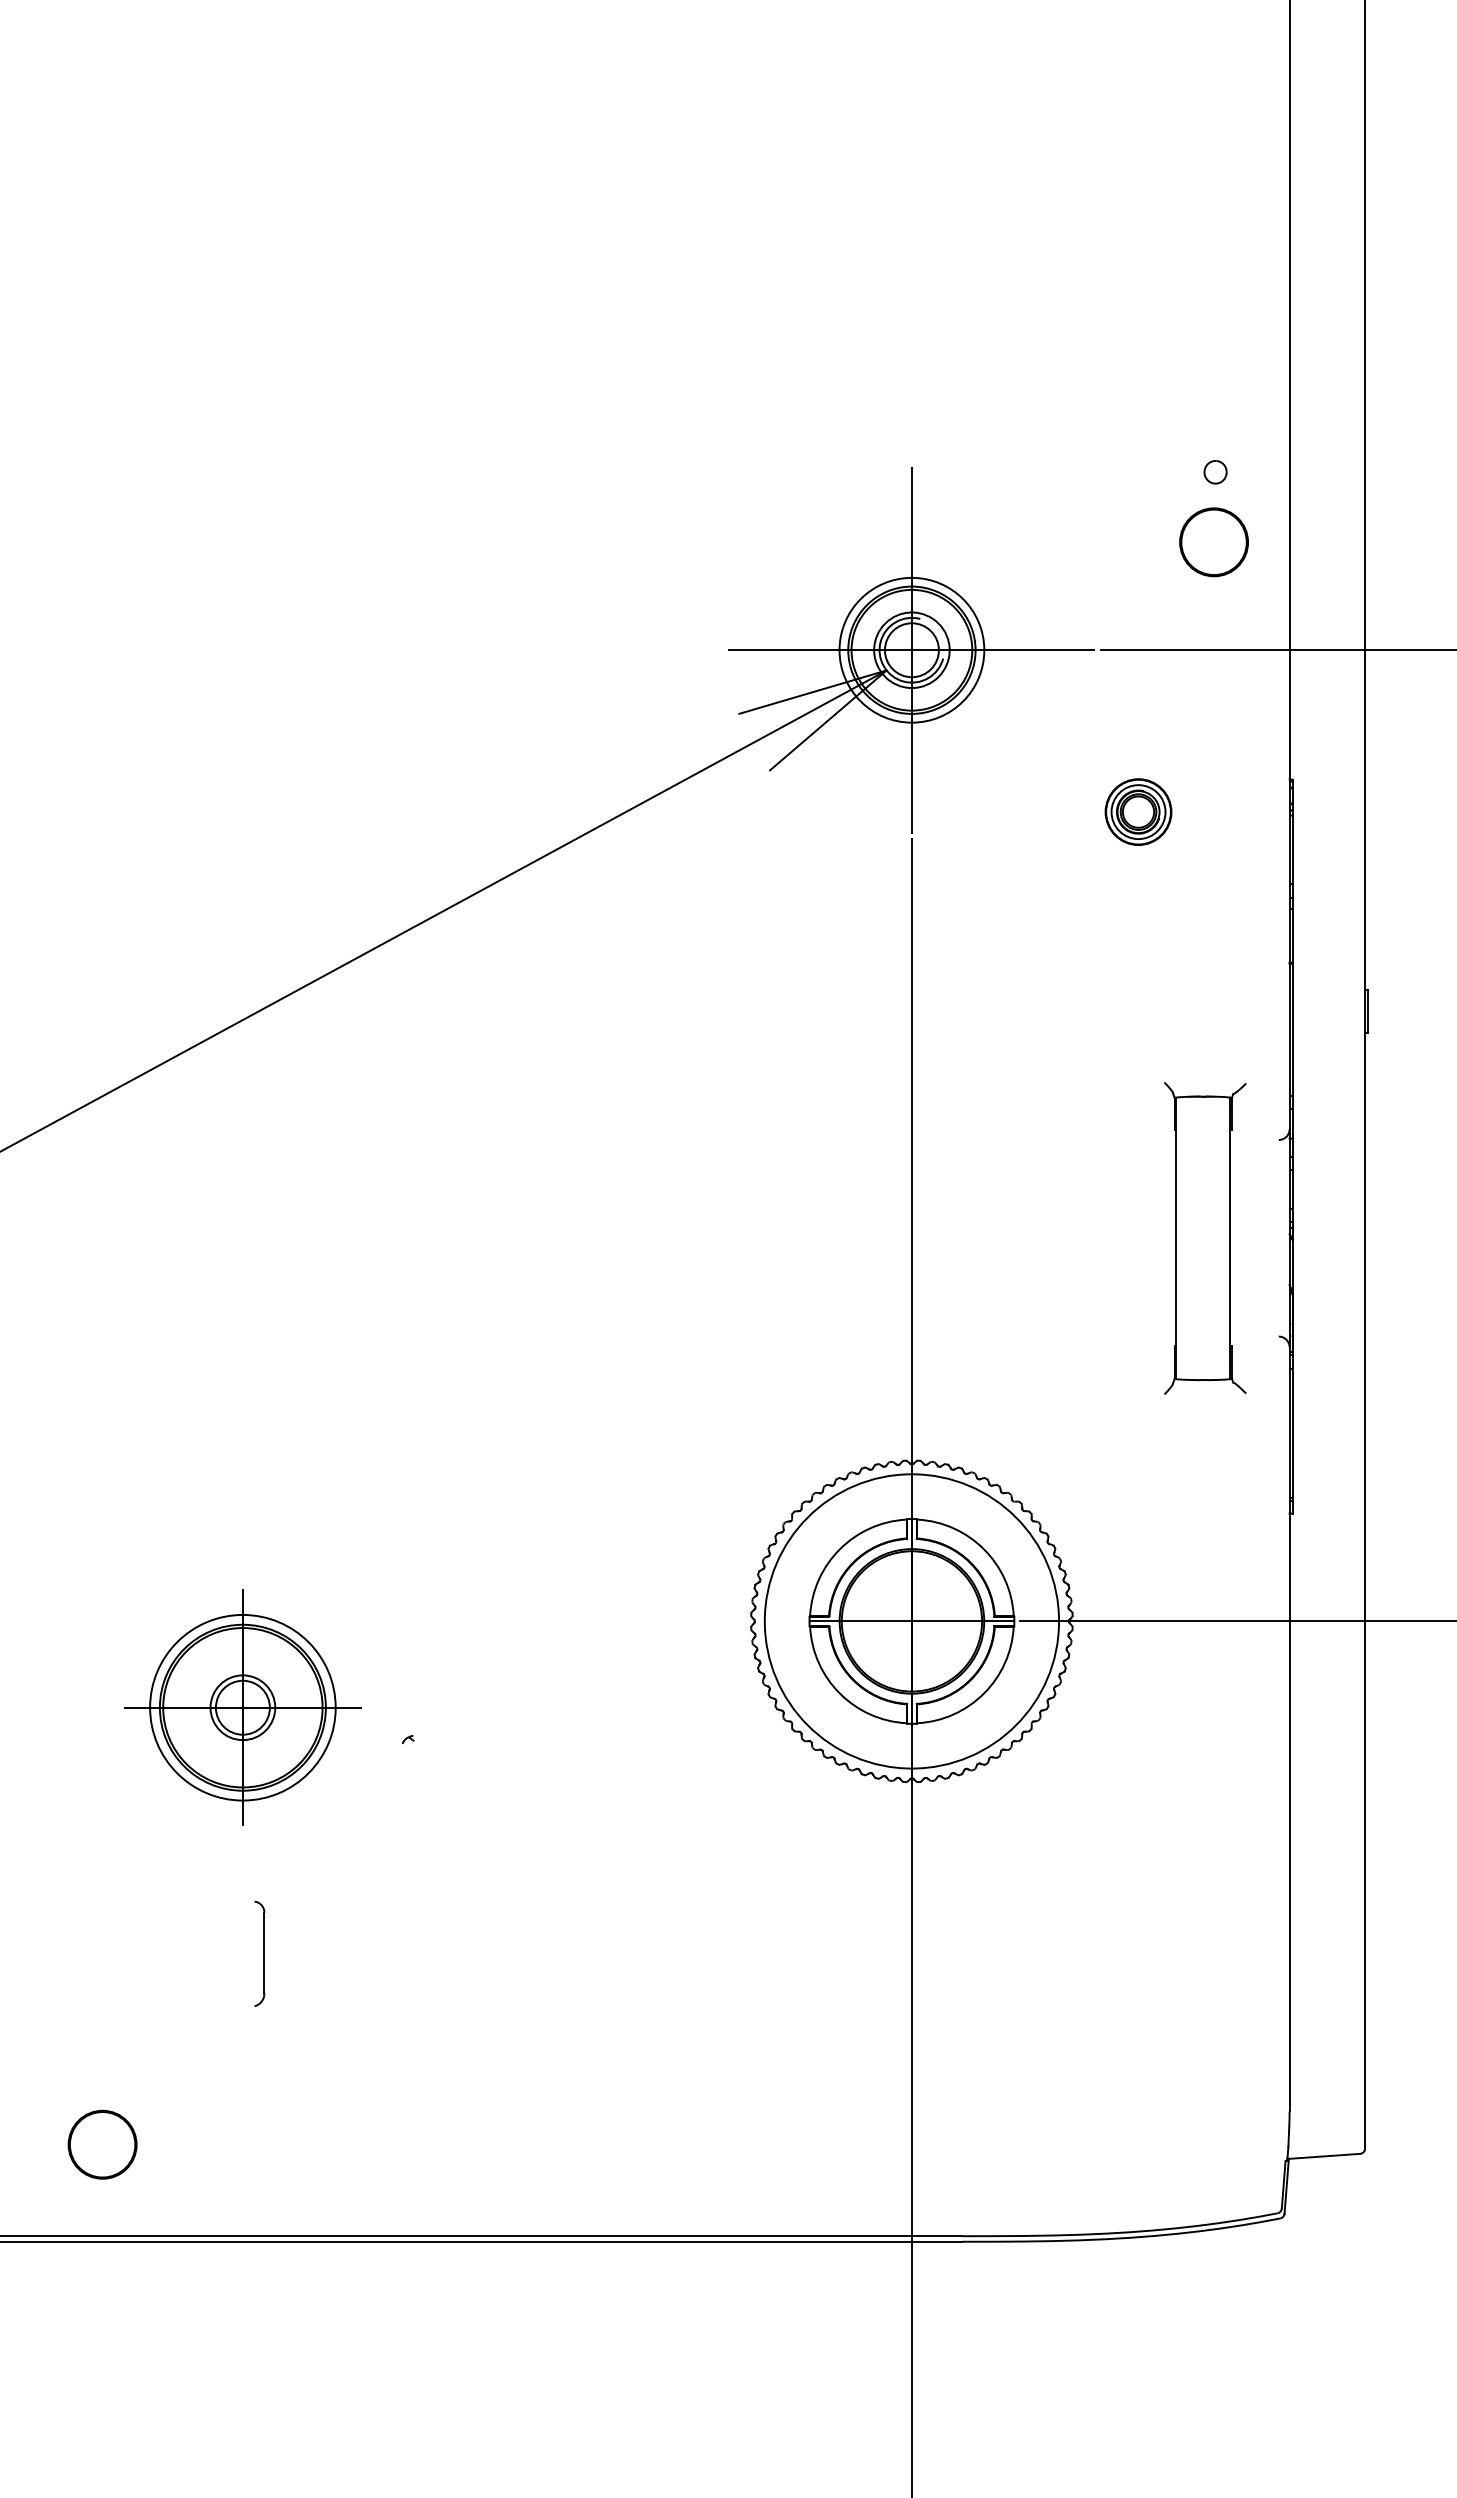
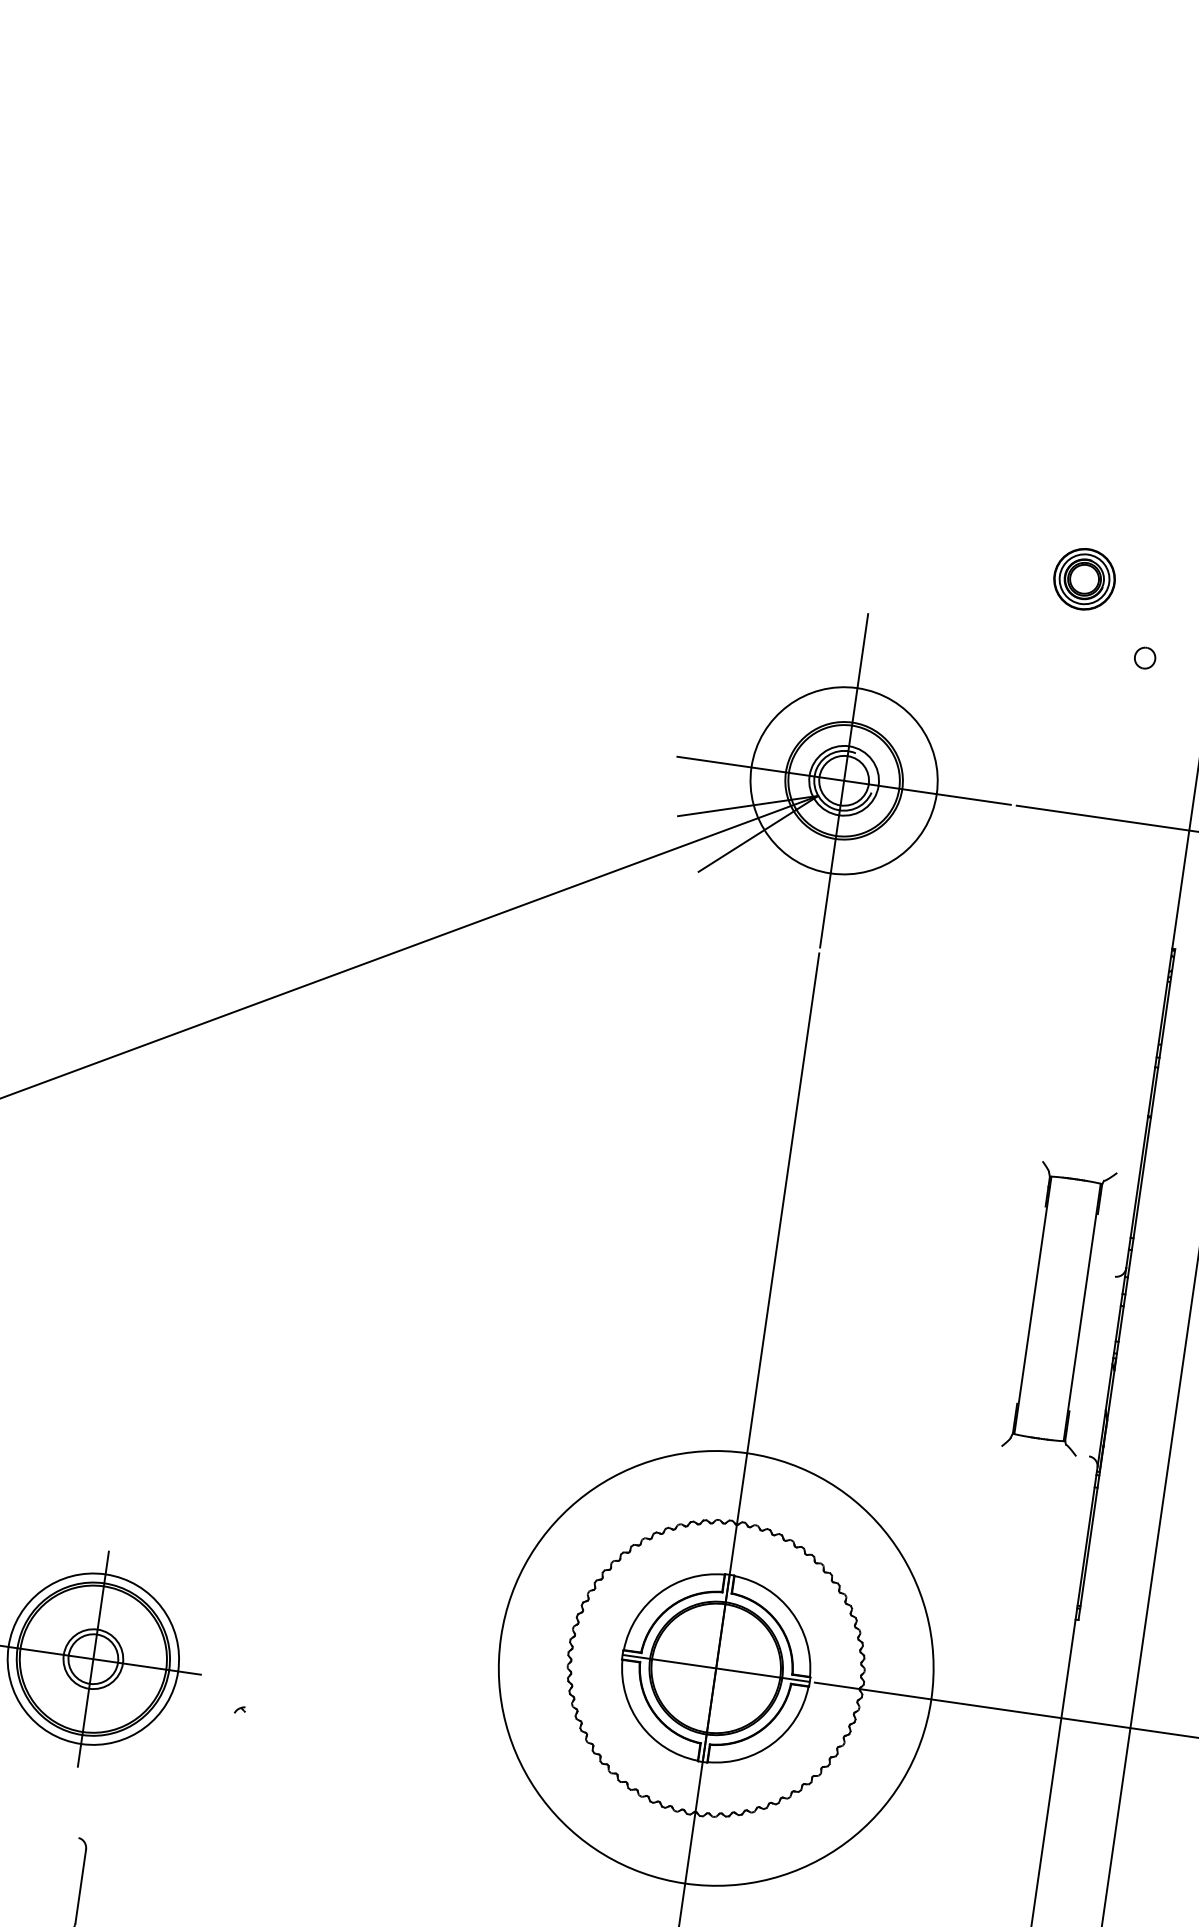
part: (1213, 542) -> (1133, 722), removed
circle: (911, 649) -> (843, 780), size x1.4
part: (1138, 811) -> (1084, 578), moved
part: (1205, 1238) -> (1059, 1309), moved
circle: (911, 1621) -> (715, 1668), size x1.6

